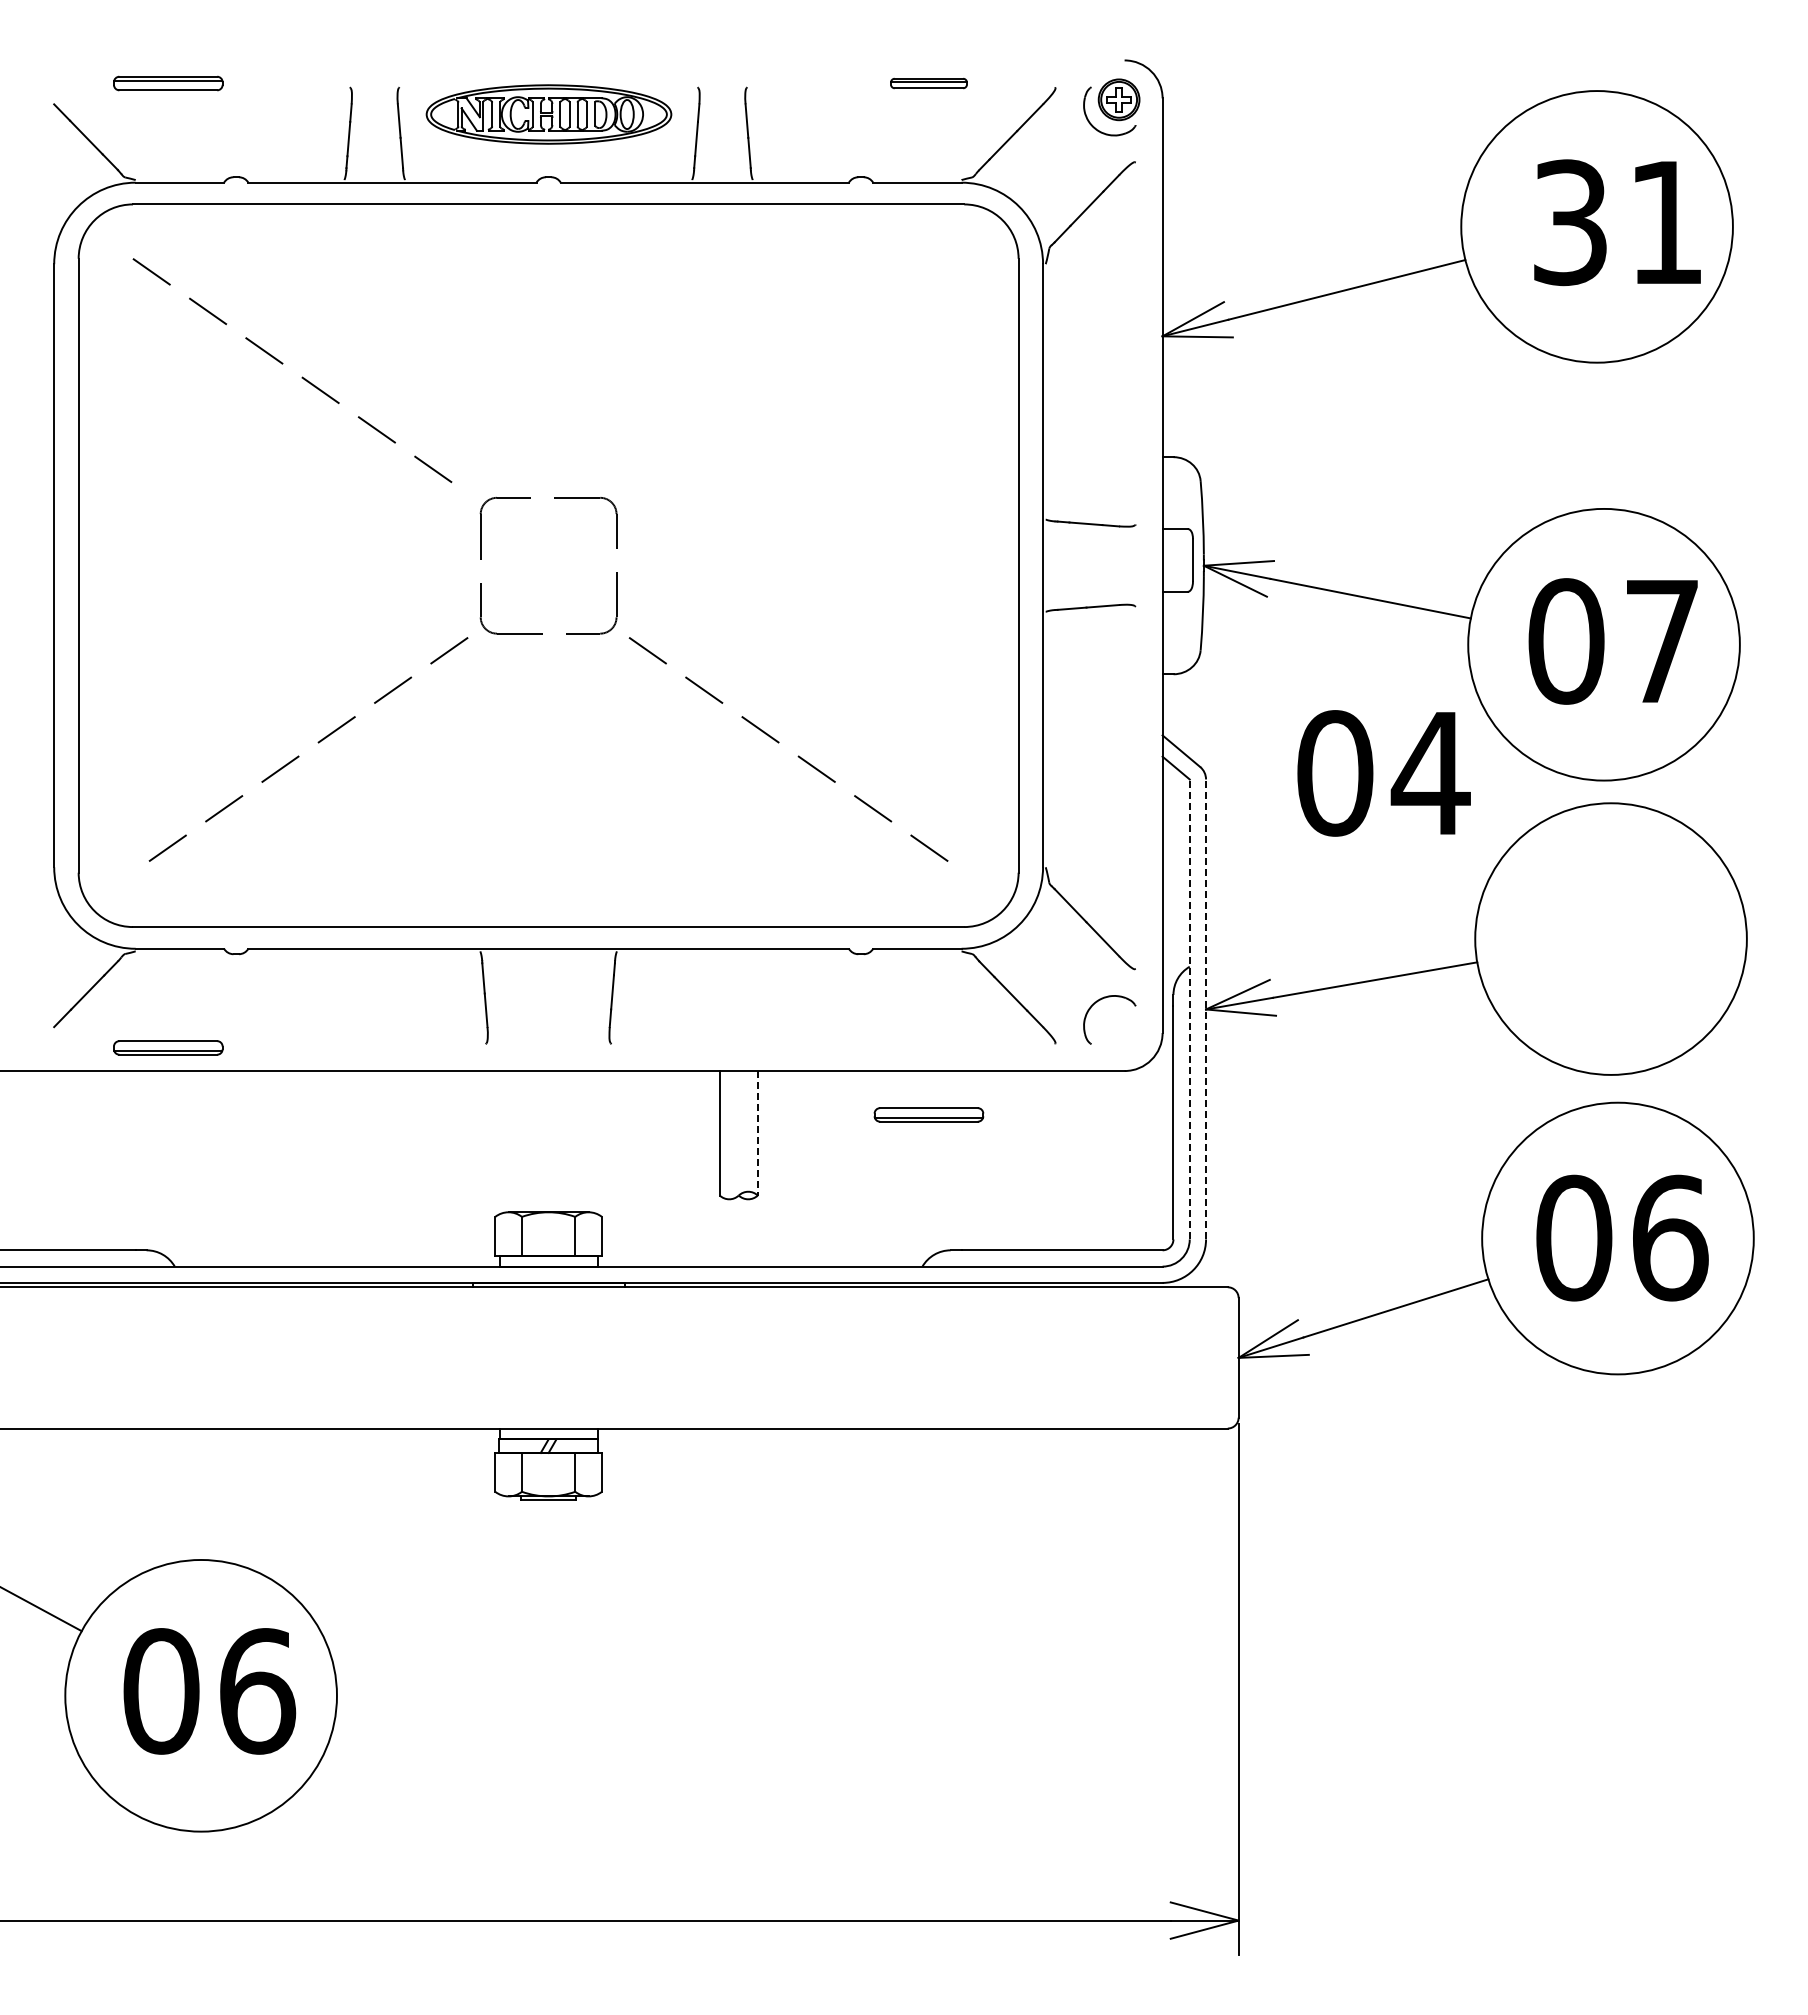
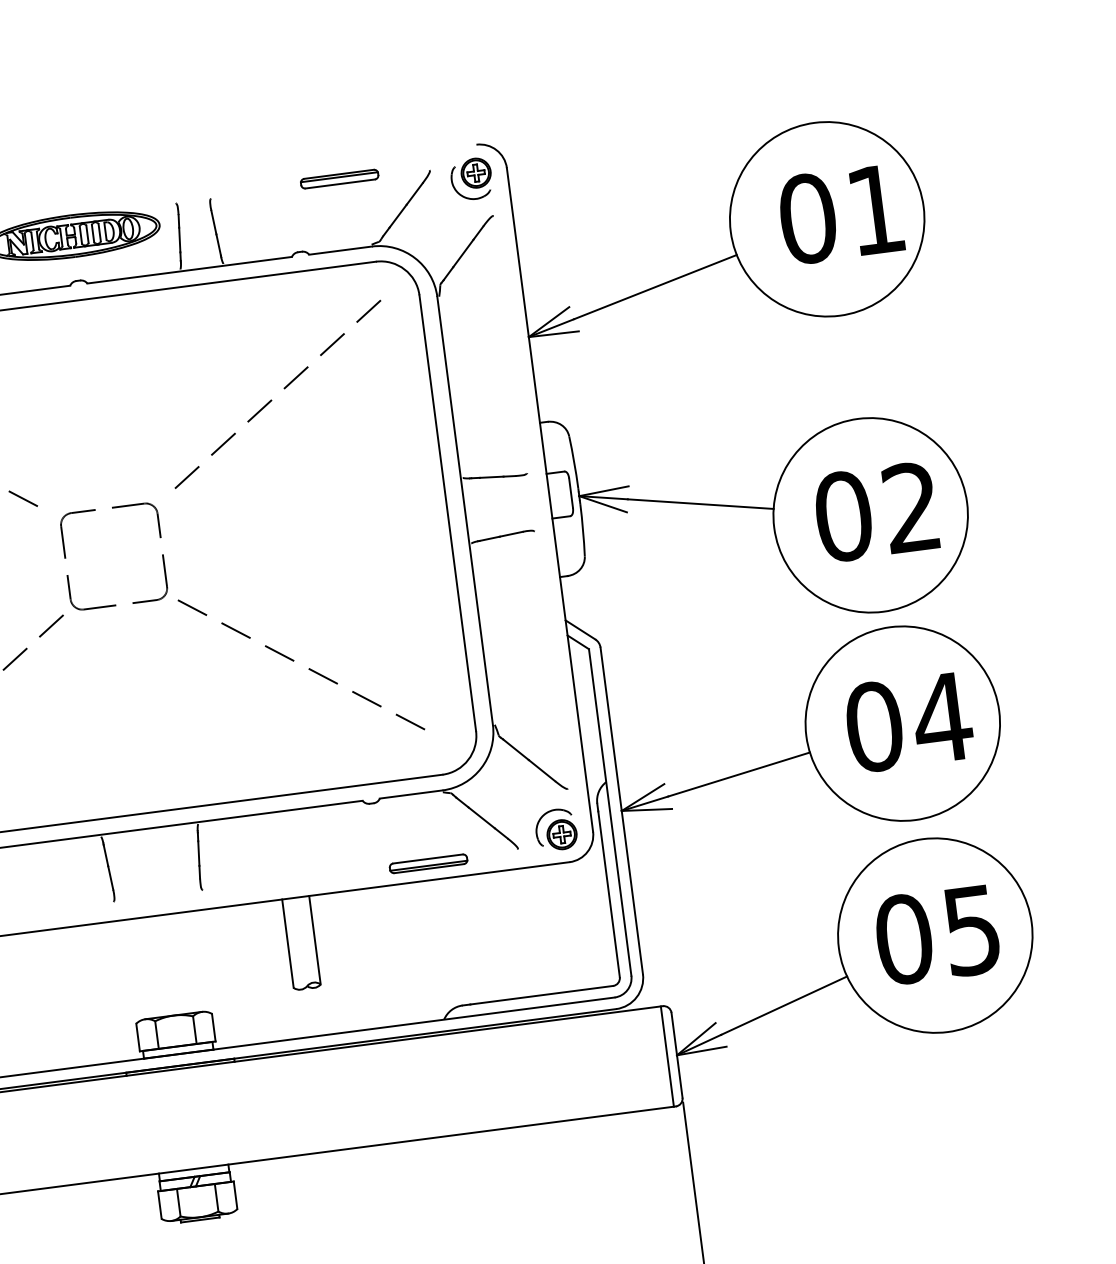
part: (928, 83) -> (339, 179), size x1.43
text: (1570, 222) -> (807, 218), 31 -> 01
line: (813, 363) -> (283, 388), added
text: (1661, 640) -> (911, 507), 07 -> 02
text: (1383, 773) -> (908, 722), moved
line: (1189, 1009) -> (610, 812), dashed -> solid
line: (1206, 1009) -> (622, 810), dashed -> solid
part: (1118, 1031) -> (561, 834), added
part: (928, 1114) -> (428, 863), moved
line: (757, 1133) -> (314, 940), dashed -> solid
text: (1670, 1237) -> (972, 930), 06 -> 05
line: (1225, 1357) -> (667, 1056), added

